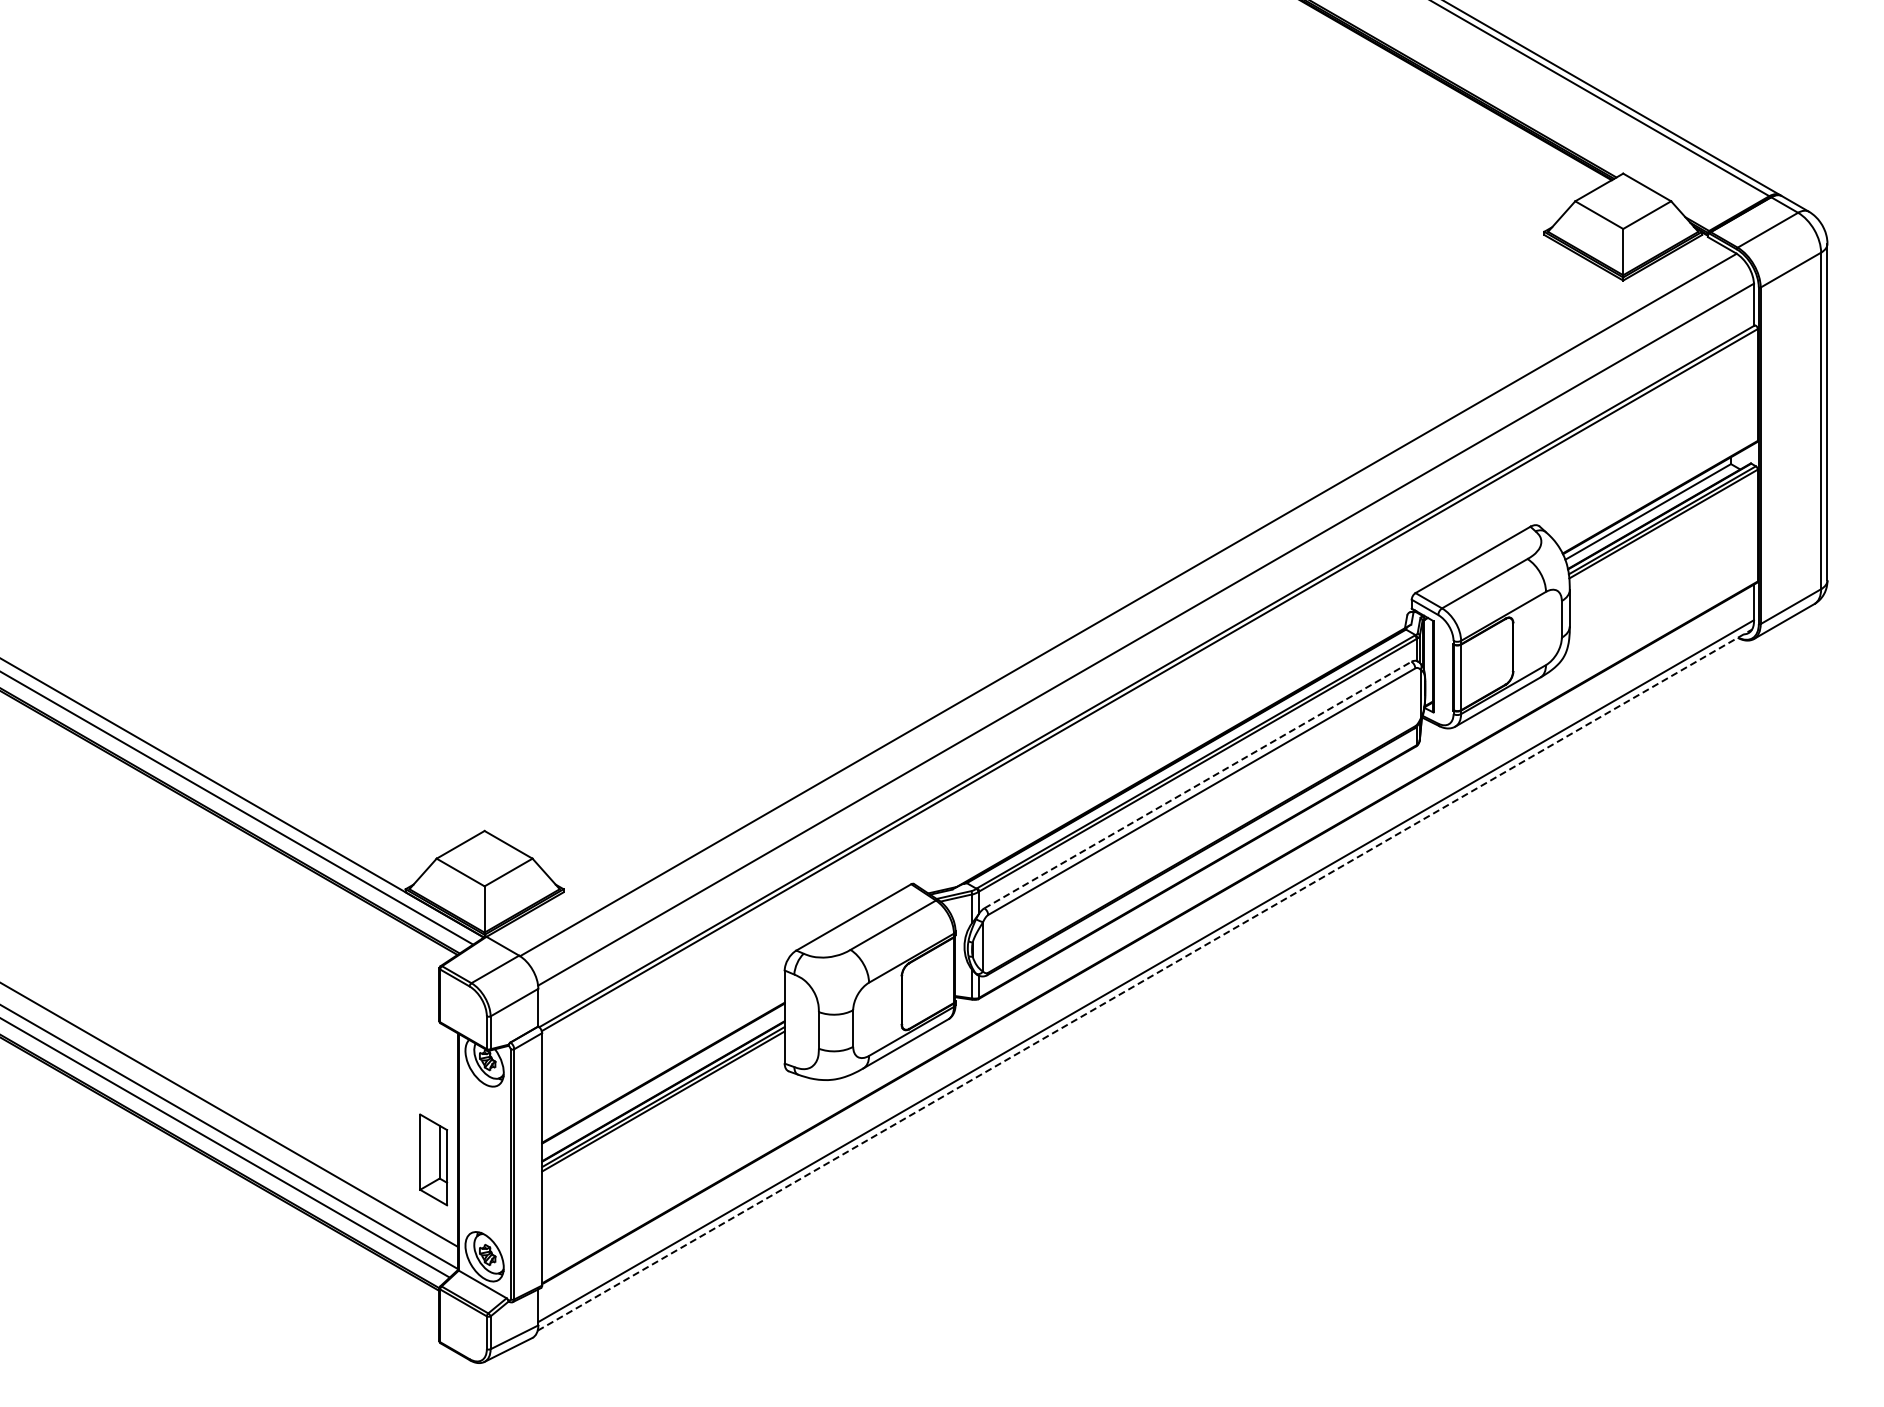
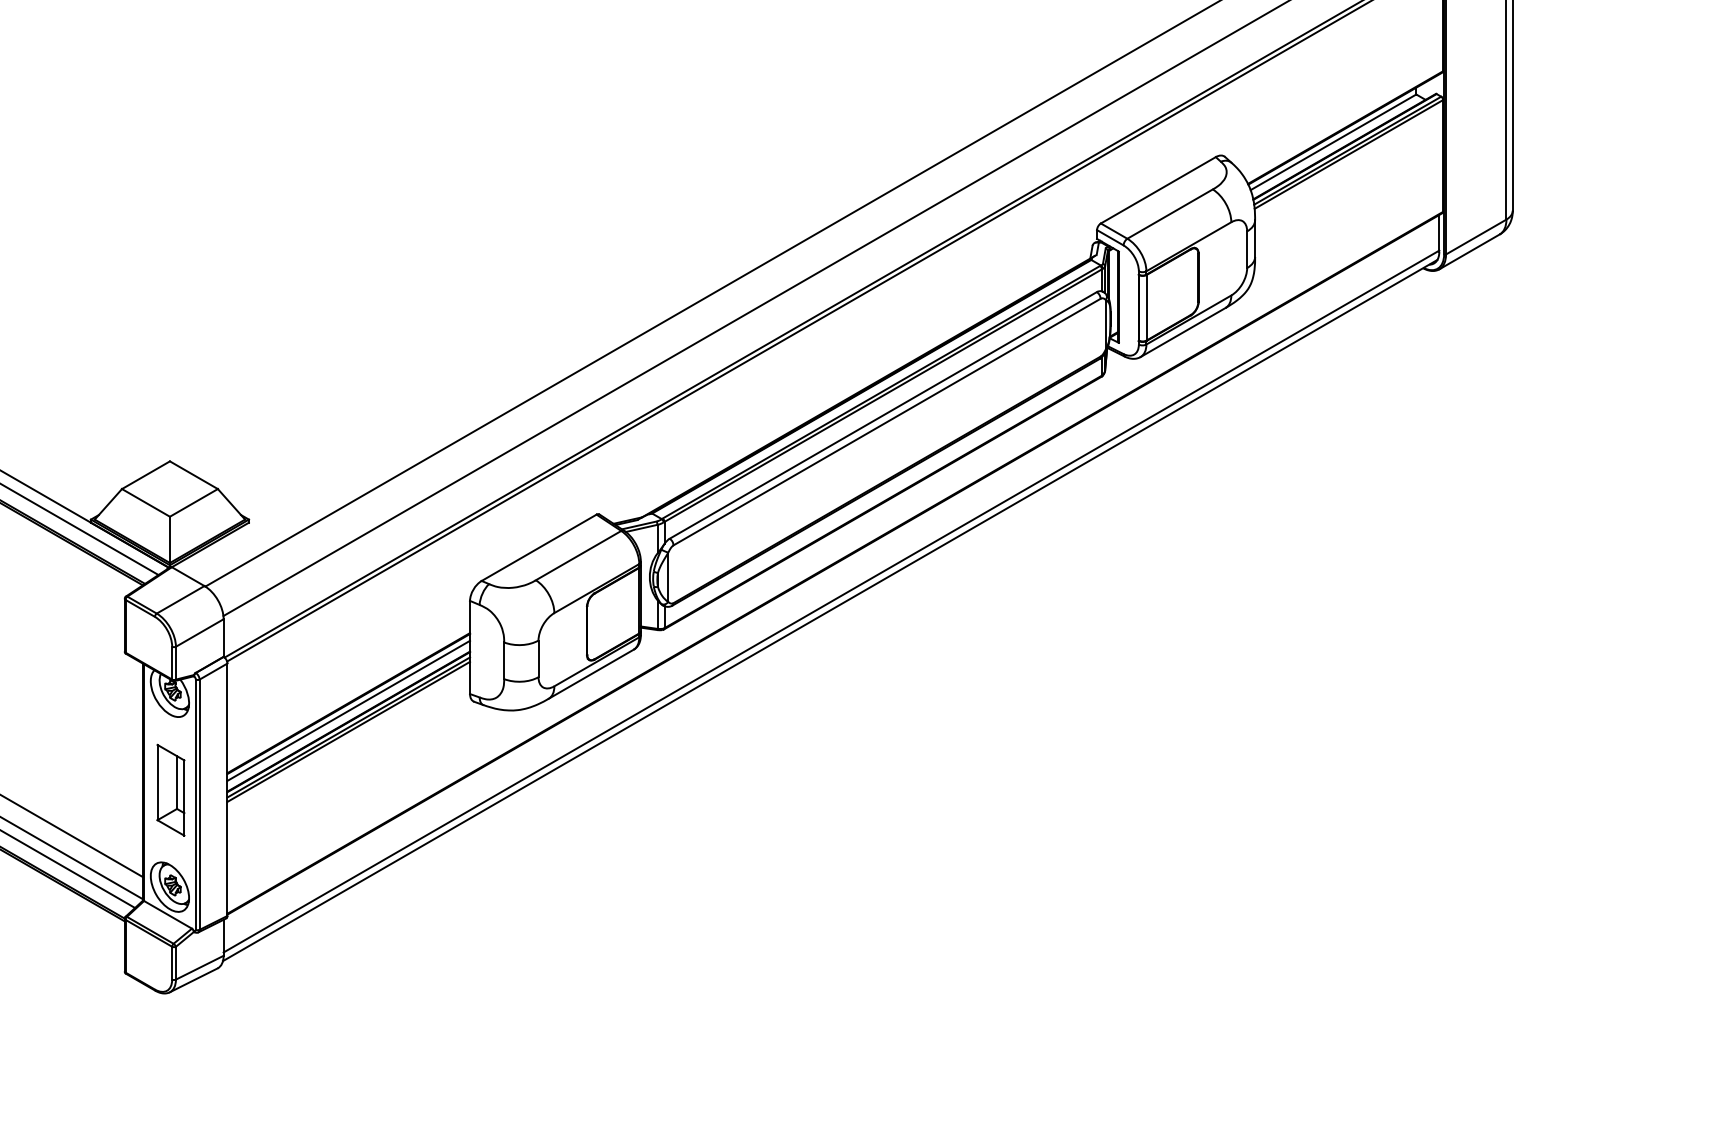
line: (1197, 785) -> (882, 415), dashed -> solid
line: (1145, 979) -> (830, 609), dashed -> solid
line: (663, 1080) -> (348, 710), added
part: (433, 1159) -> (170, 789), moved

